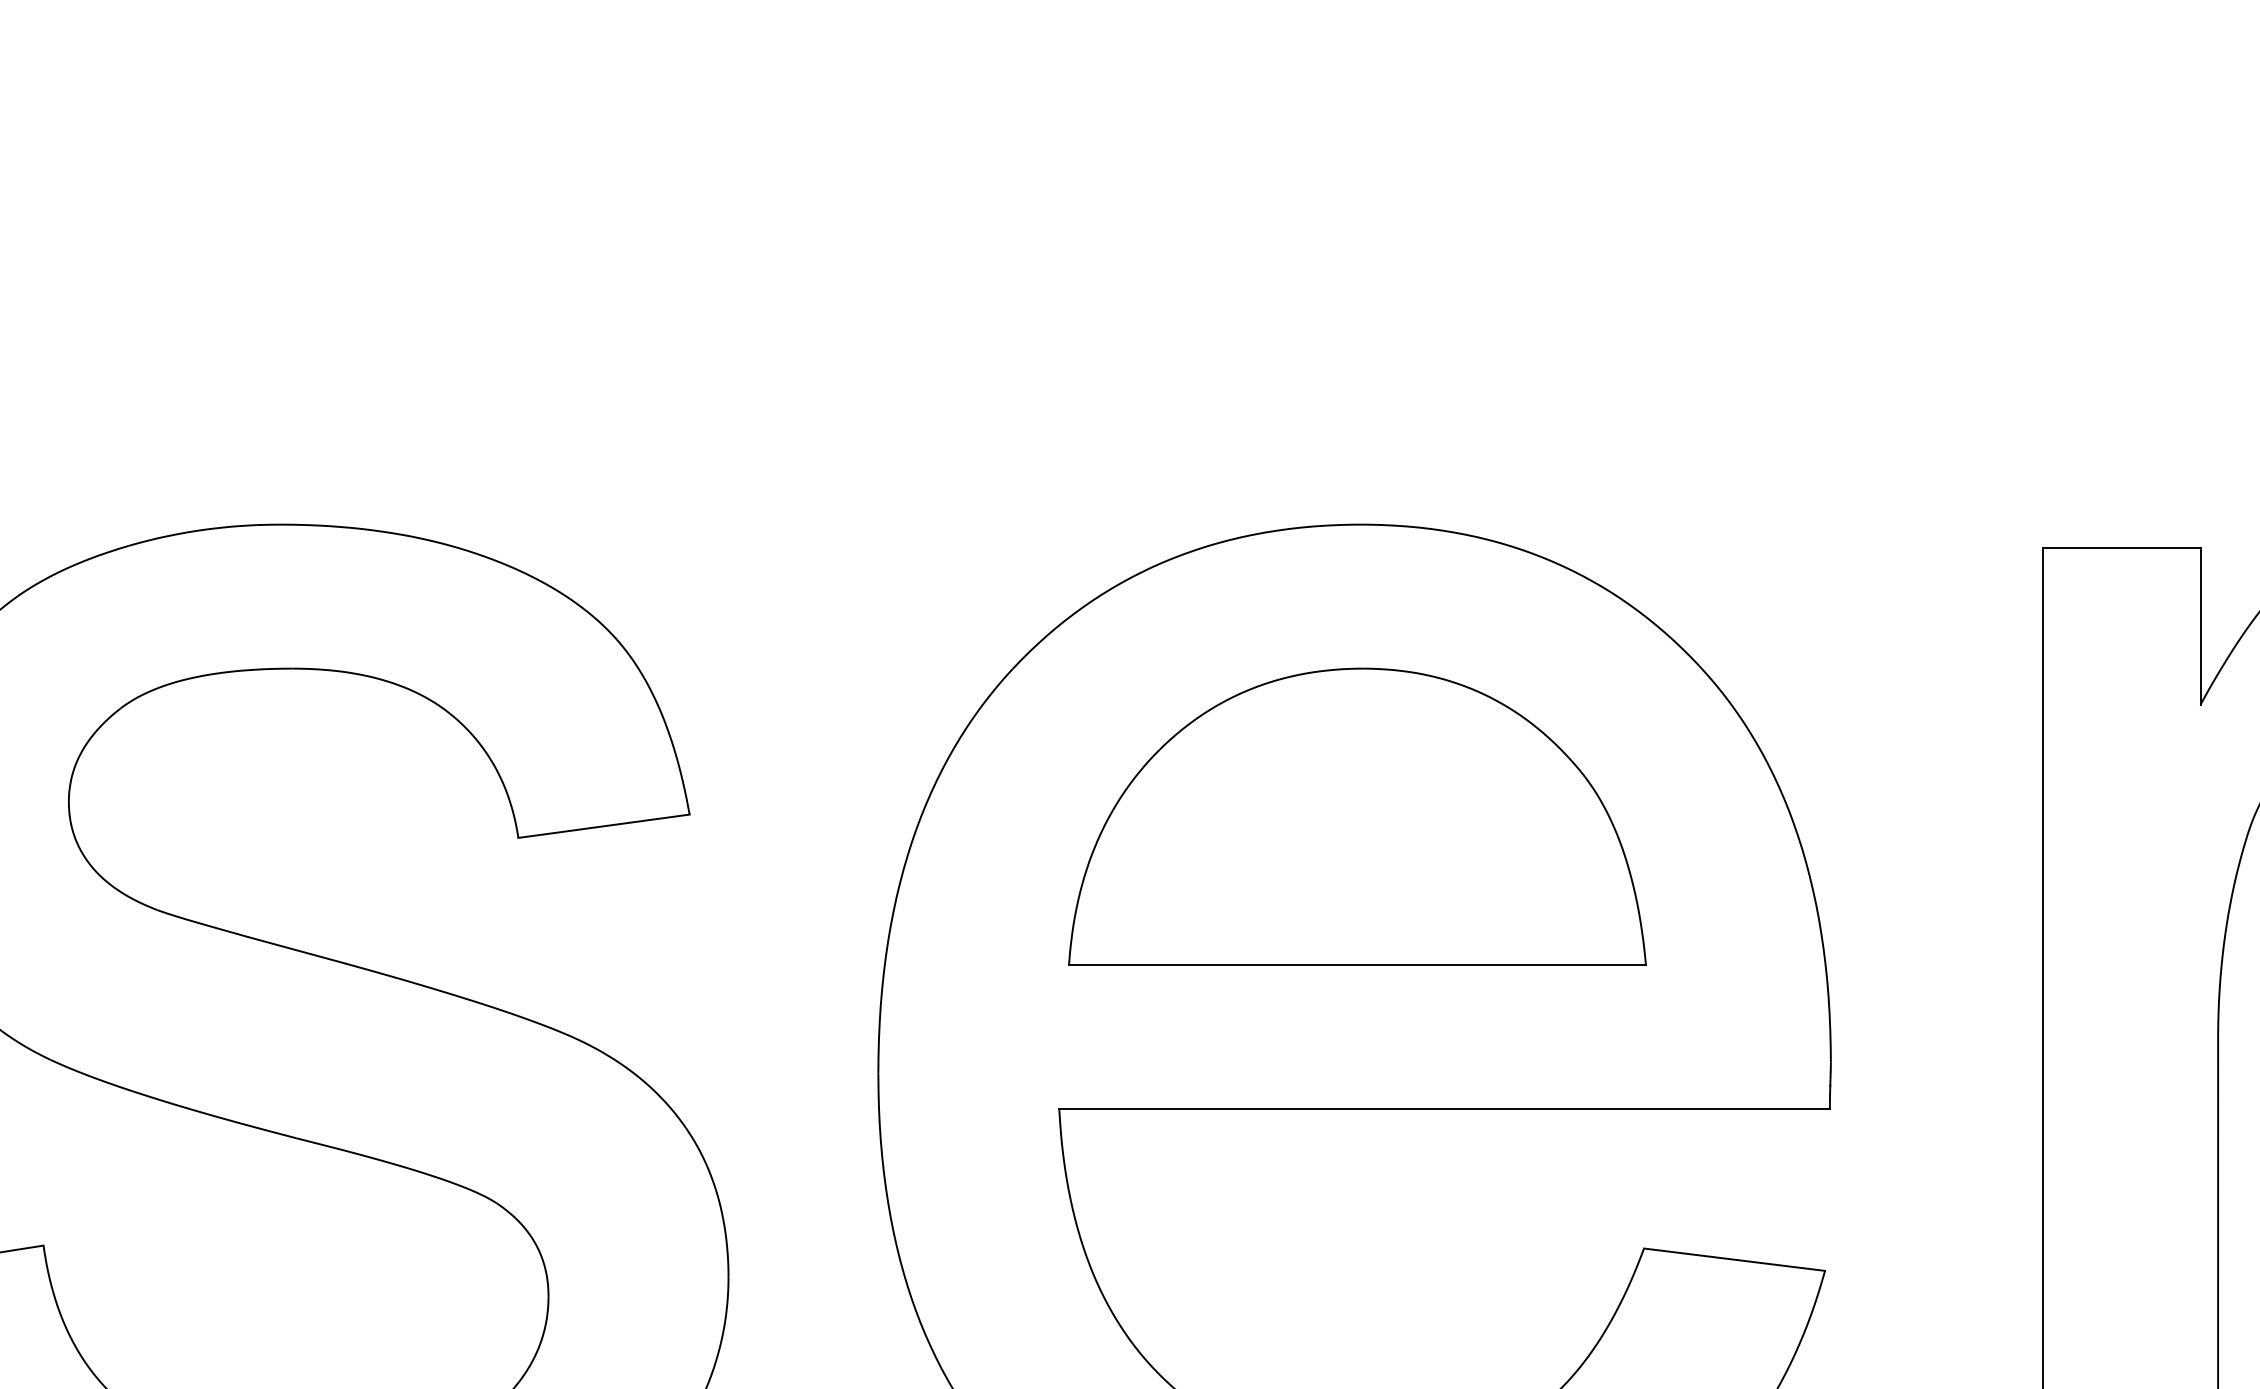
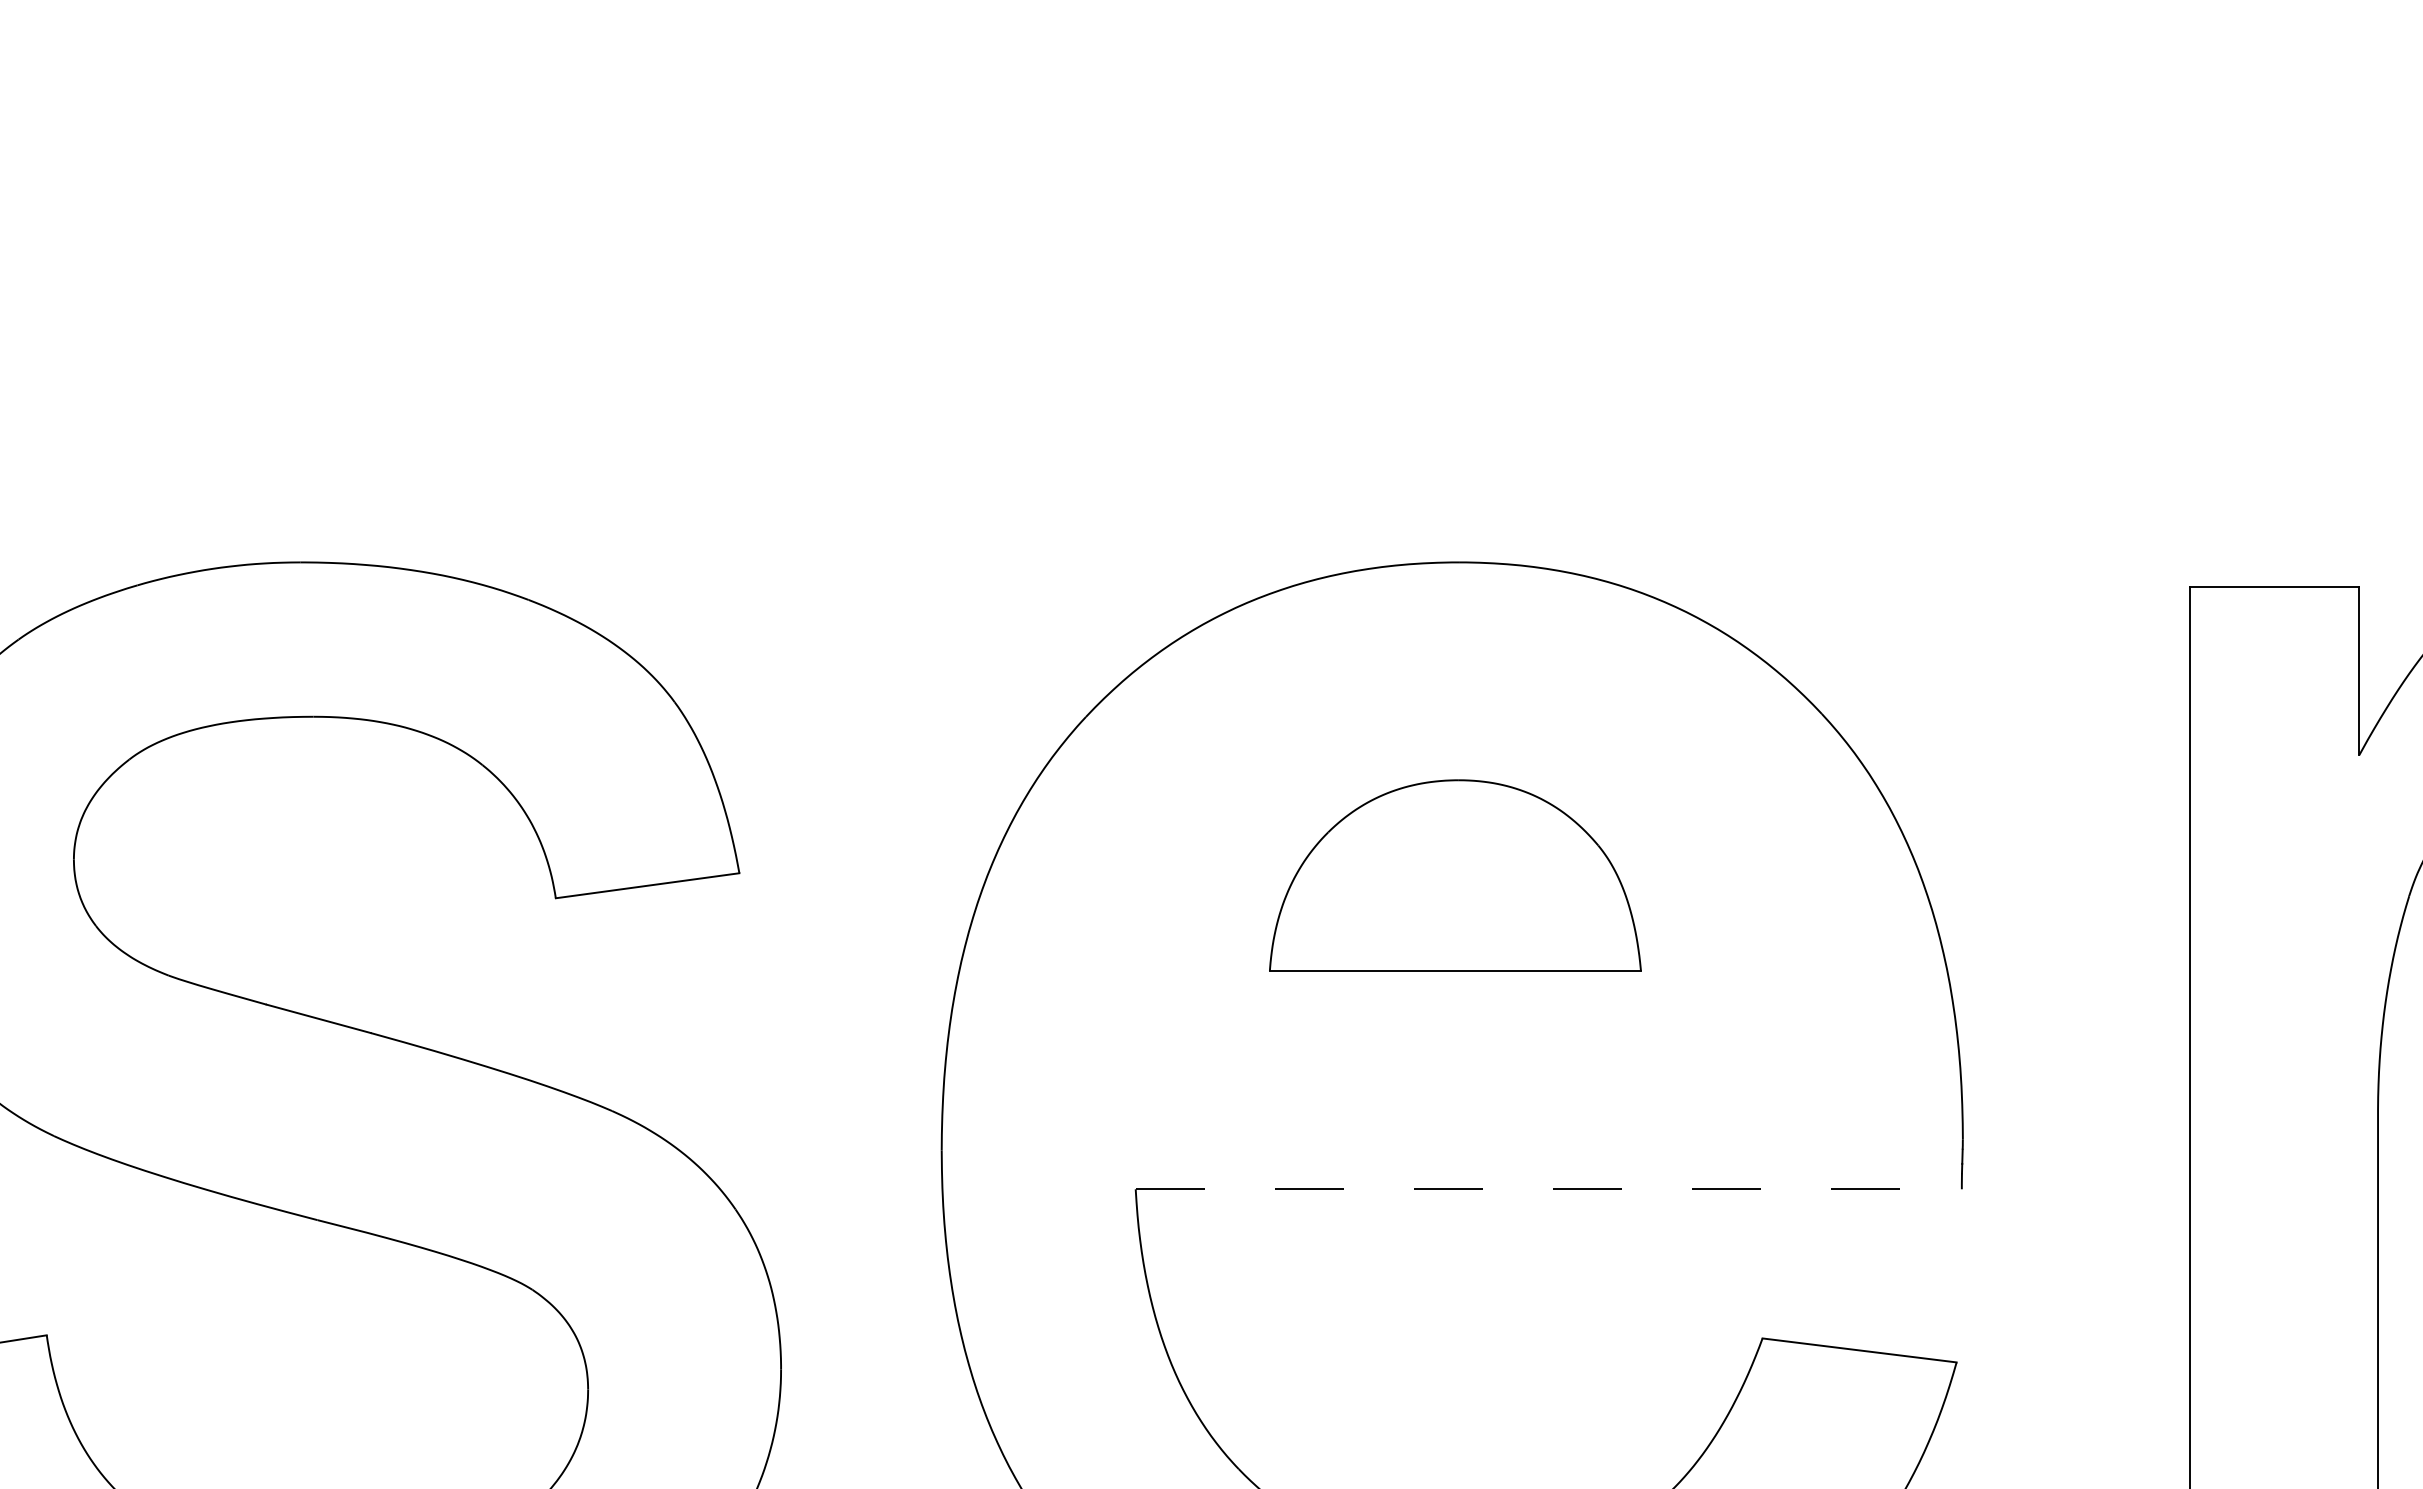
part: (1357, 816) -> (1455, 875), size x0.6
line: (1445, 1109) -> (1549, 1189), solid -> dashed

